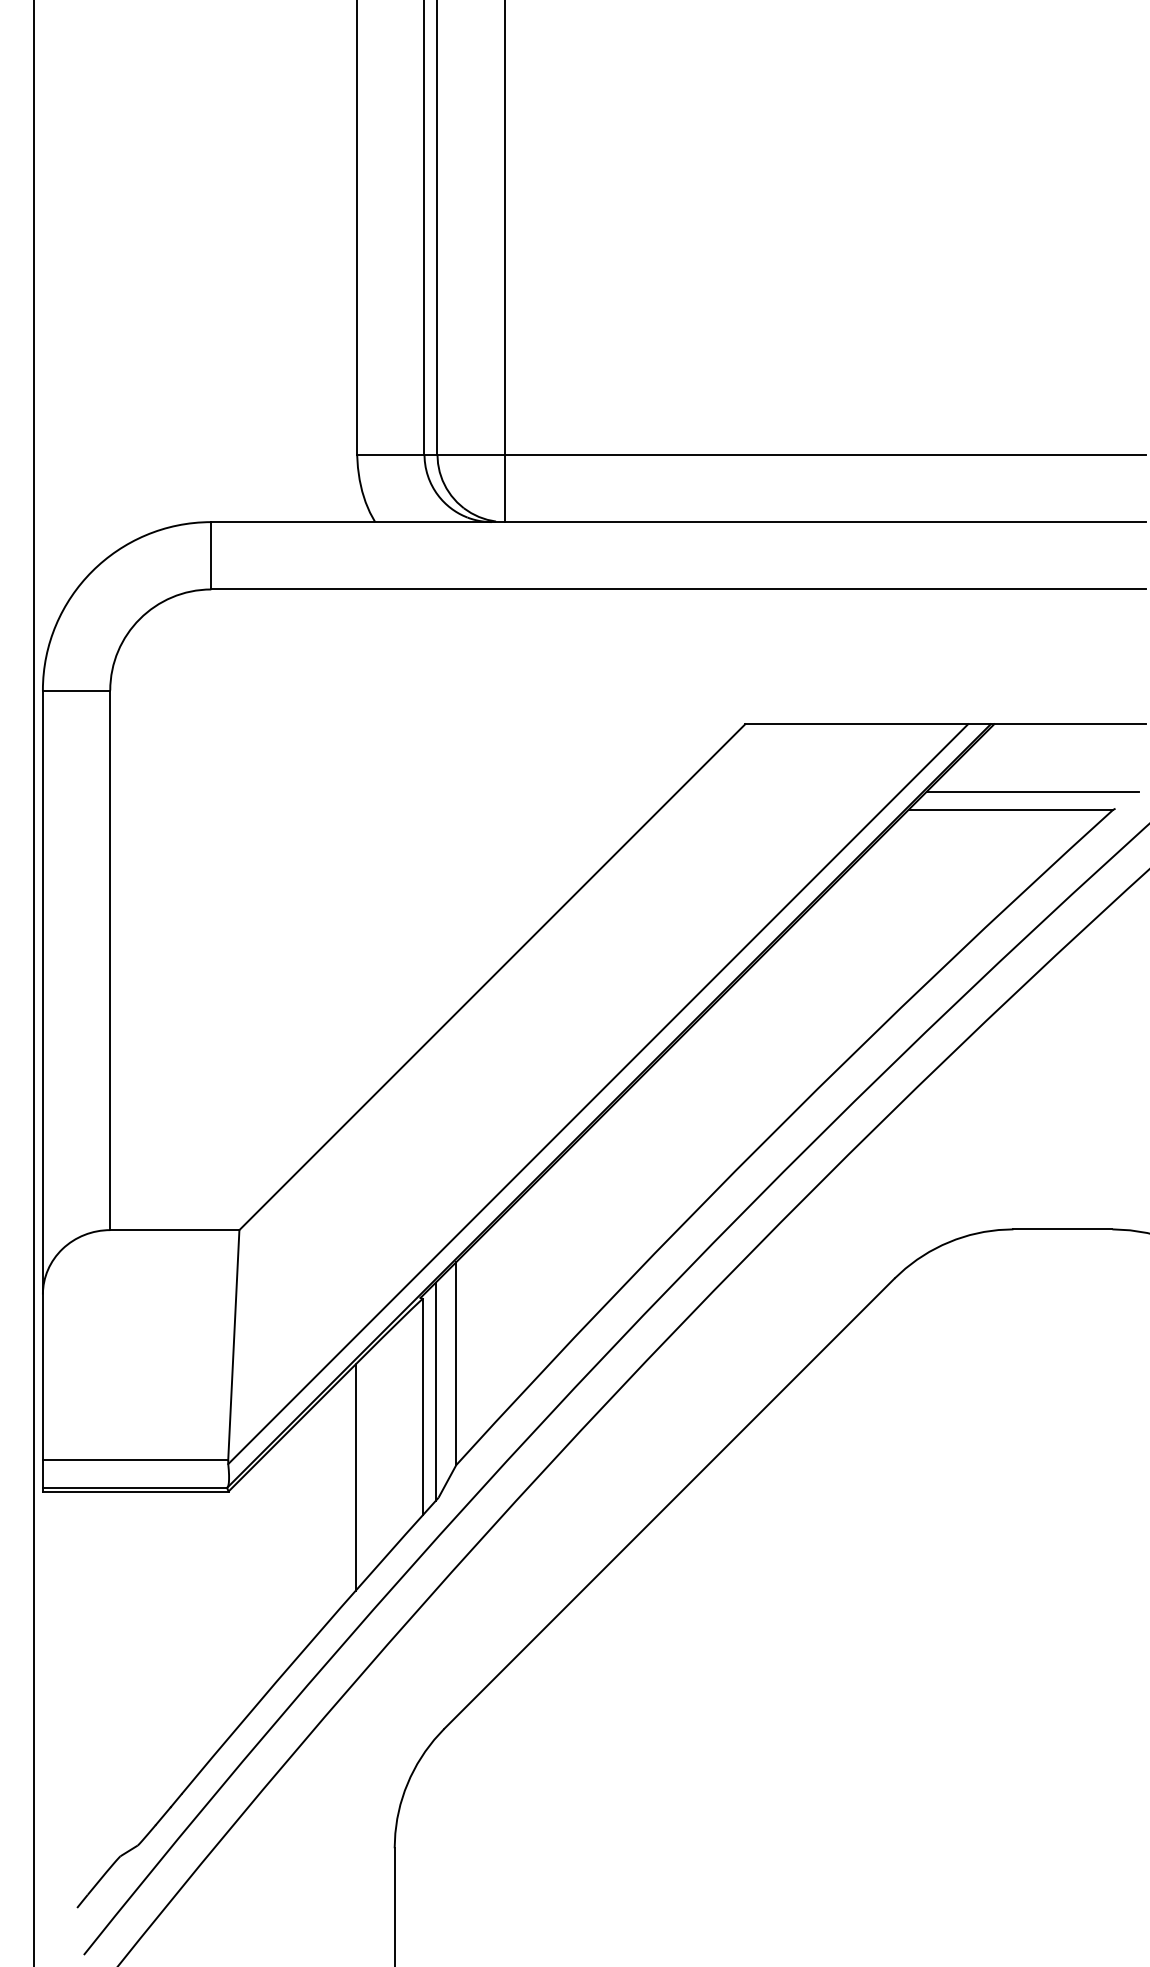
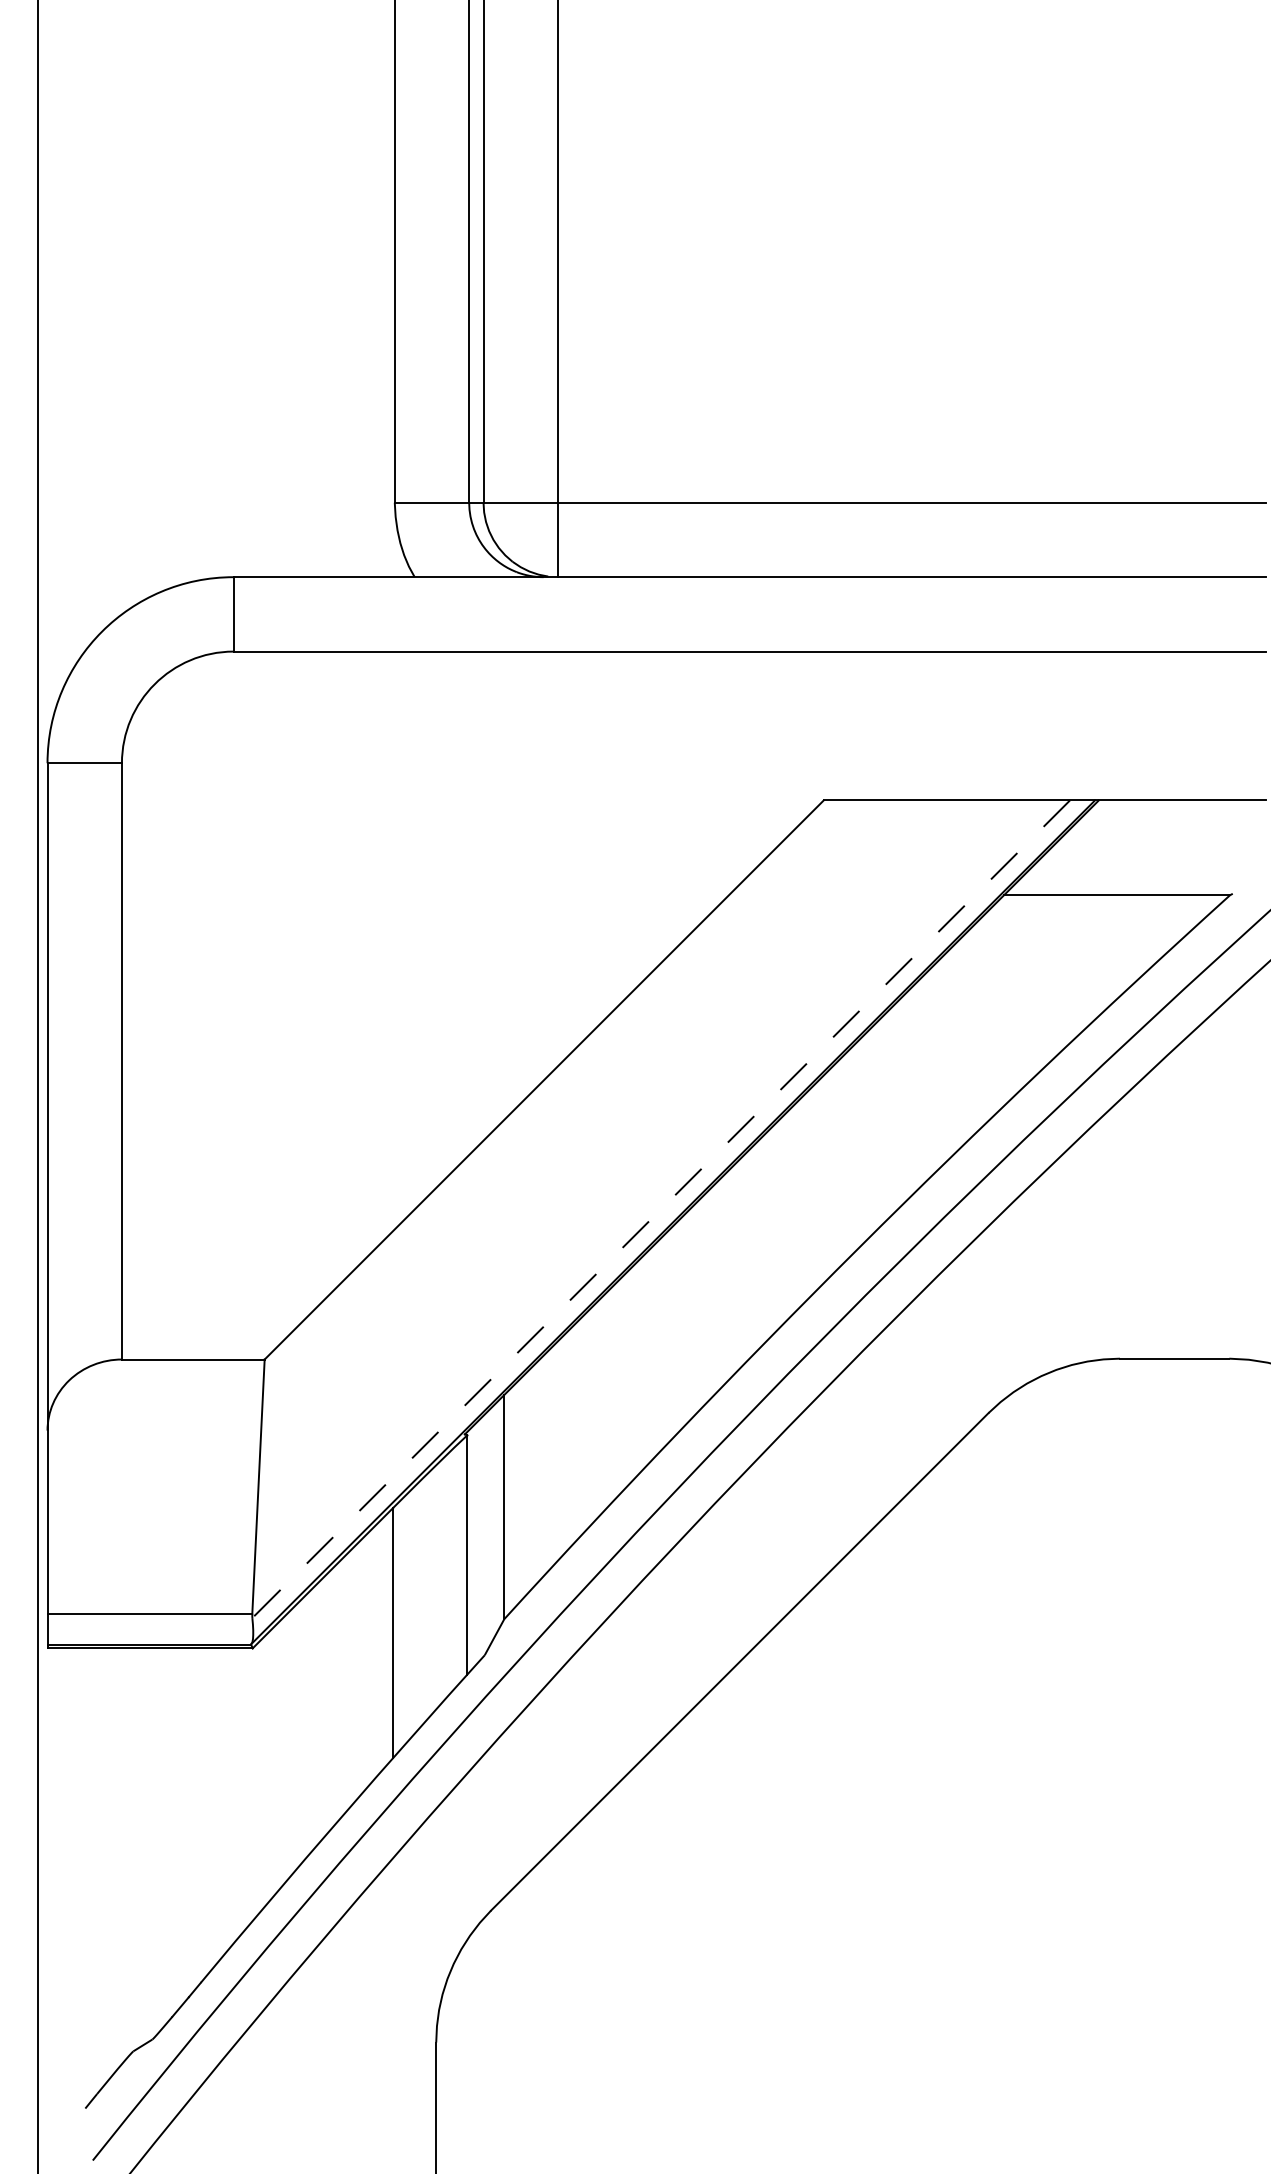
line: (1032, 791) -> (1141, 874), removed
line: (597, 1094) -> (660, 1209), solid -> dashed
line: (435, 1391) -> (481, 1537), removed

